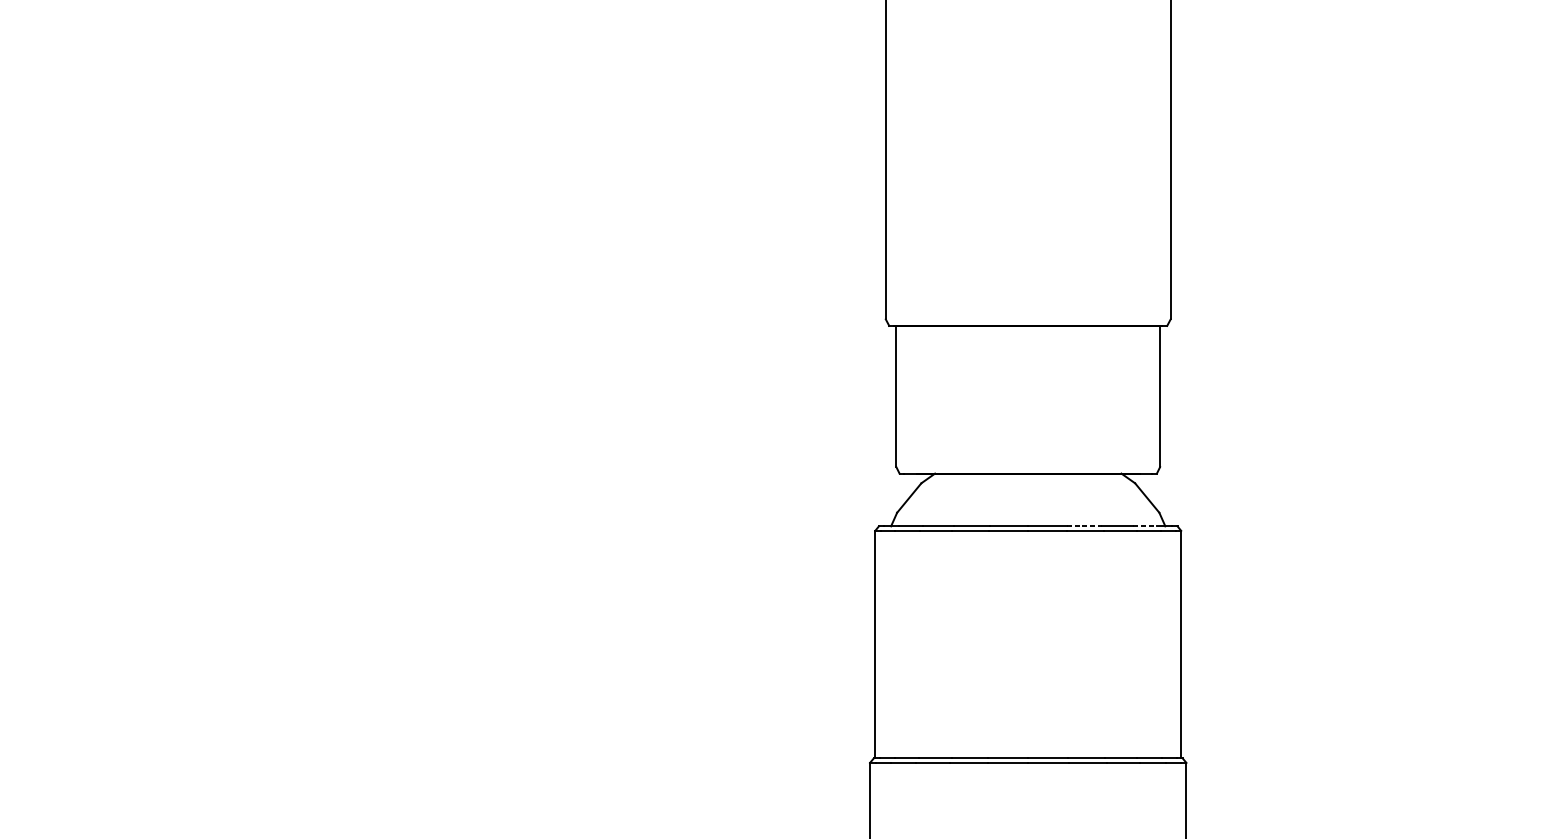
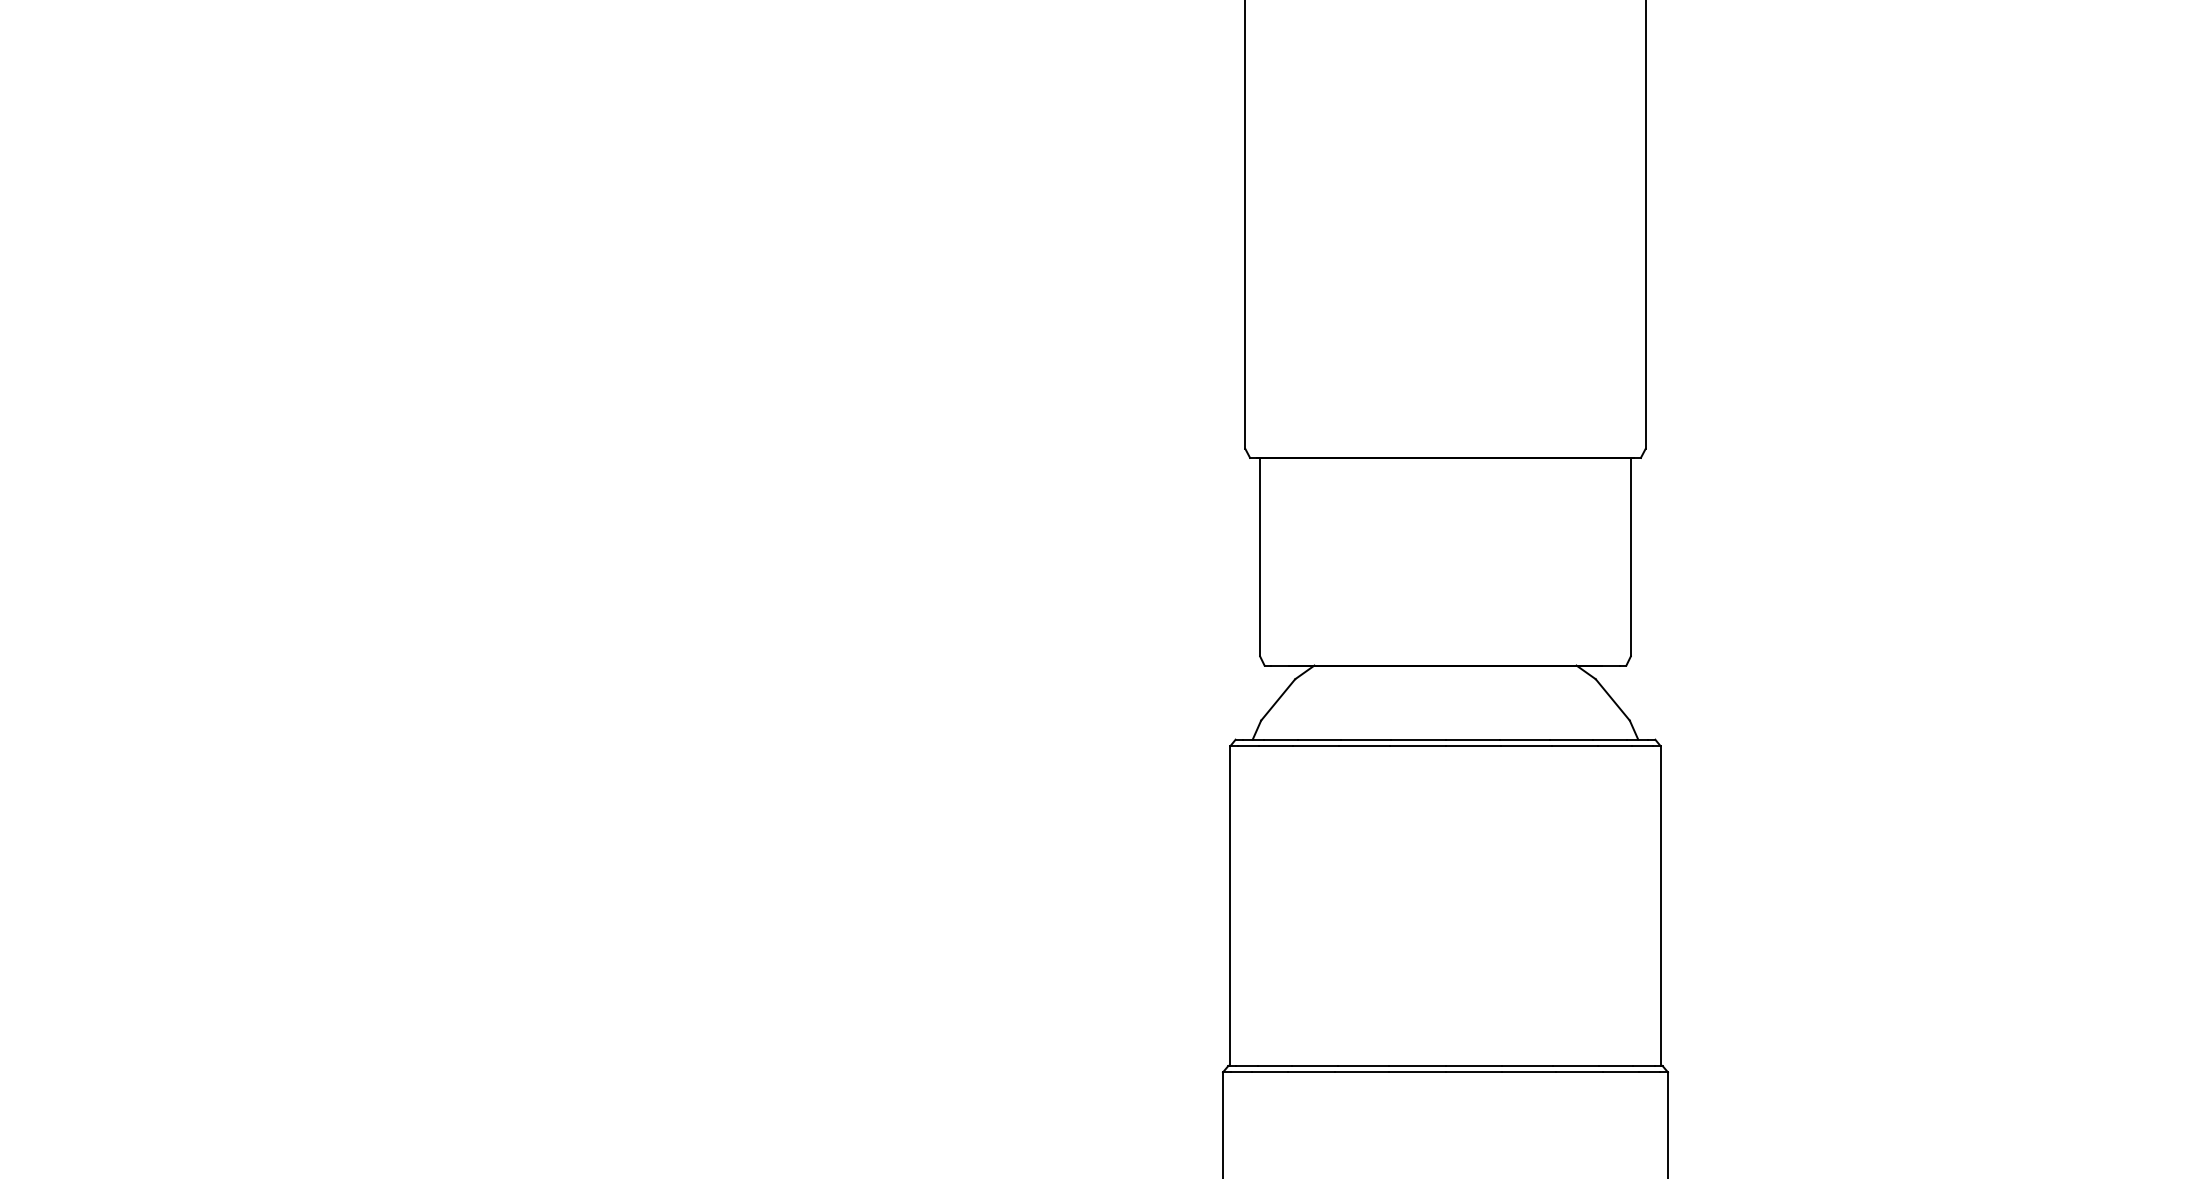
line: (1084, 526) -> (1524, 739), dashed -> solid
line: (1145, 526) -> (1610, 739), dashed -> solid

